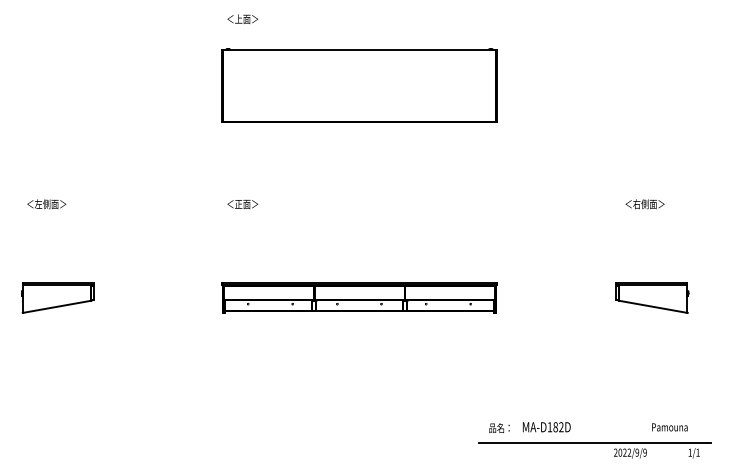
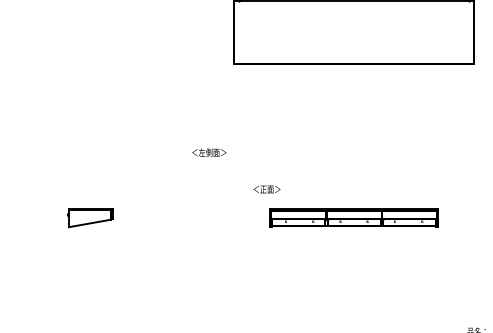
text: (46, 204) -> (209, 152), moved
text: (242, 204) -> (266, 189), moved
part: (57, 297) -> (90, 217), size x0.7
part: (359, 297) -> (354, 217), size x0.7

